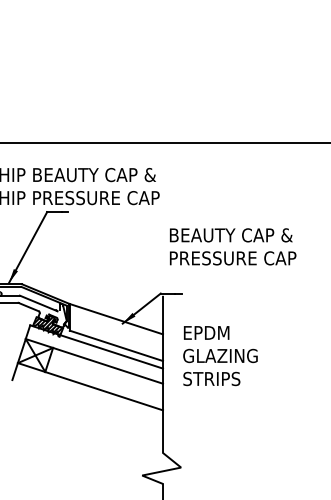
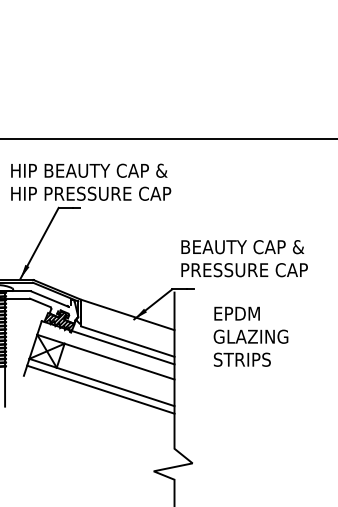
text: (232, 246) -> (244, 258), moved
text: (219, 355) -> (250, 336), moved
line: (88, 393) -> (100, 389), added

